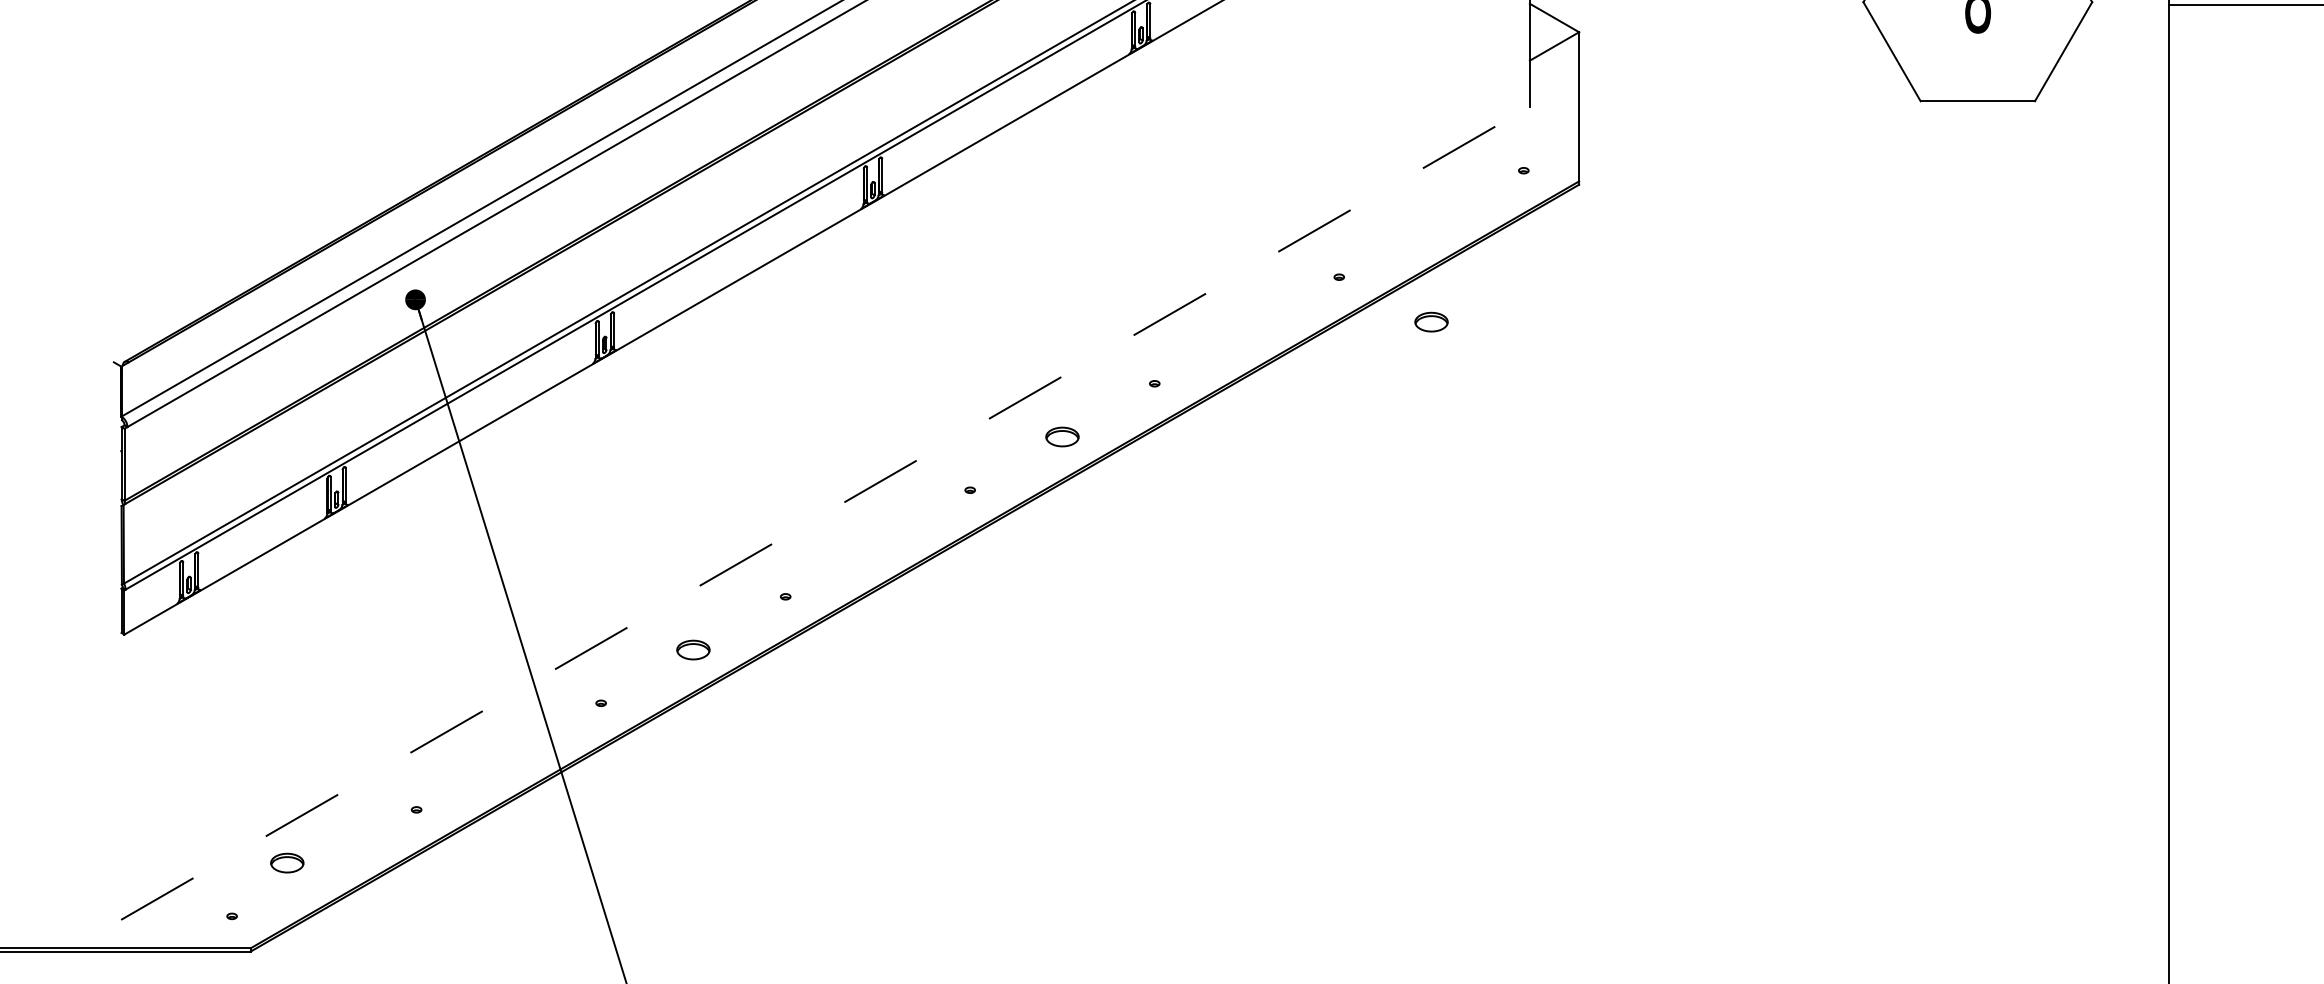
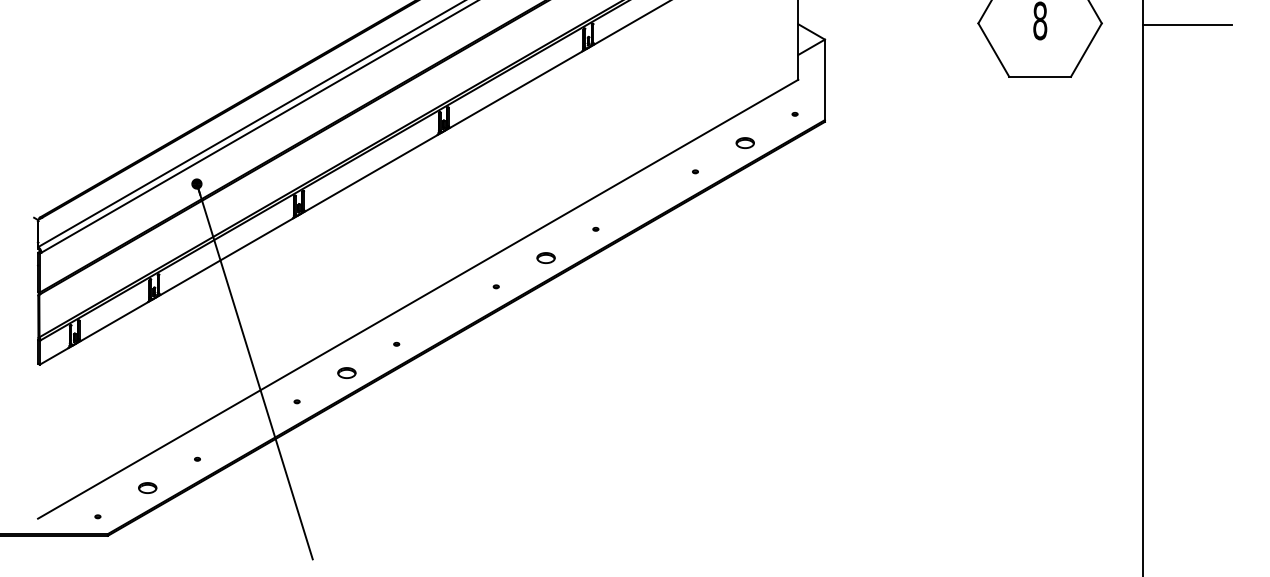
part: (1430, 321) -> (744, 142), moved
line: (826, 513) -> (418, 299), dashed -> solid
part: (286, 862) -> (147, 487), moved

